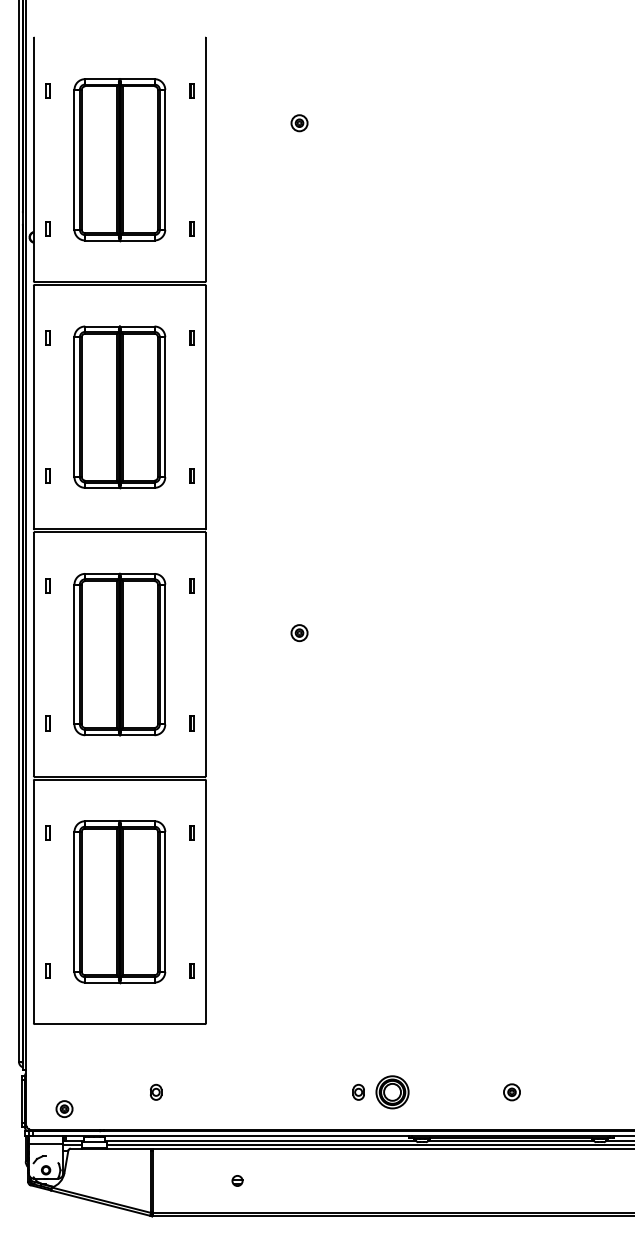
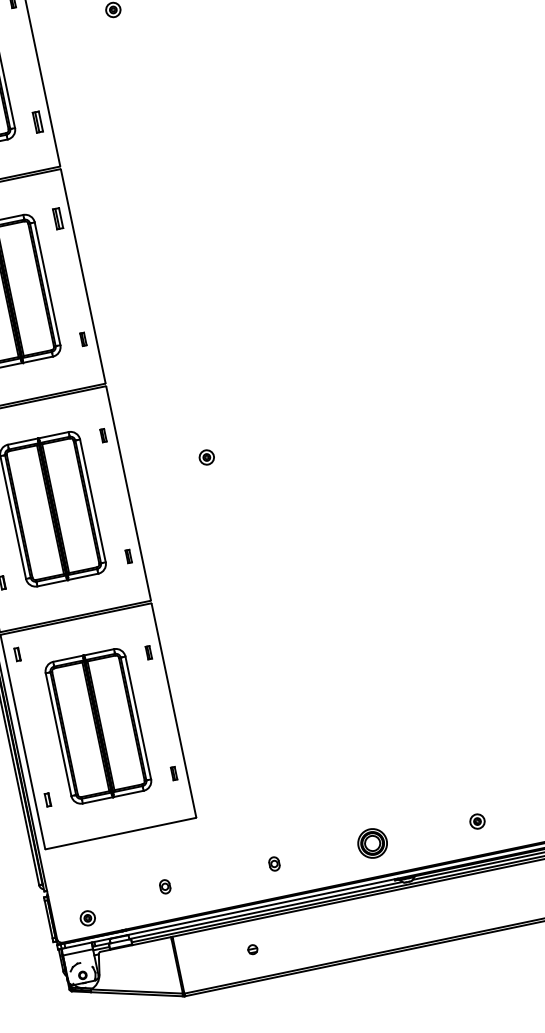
part: (191, 228) -> (37, 122), size x1.6
part: (191, 337) -> (57, 217), size x1.6
part: (47, 832) -> (17, 654), moved
part: (358, 1091) -> (274, 863), moved

